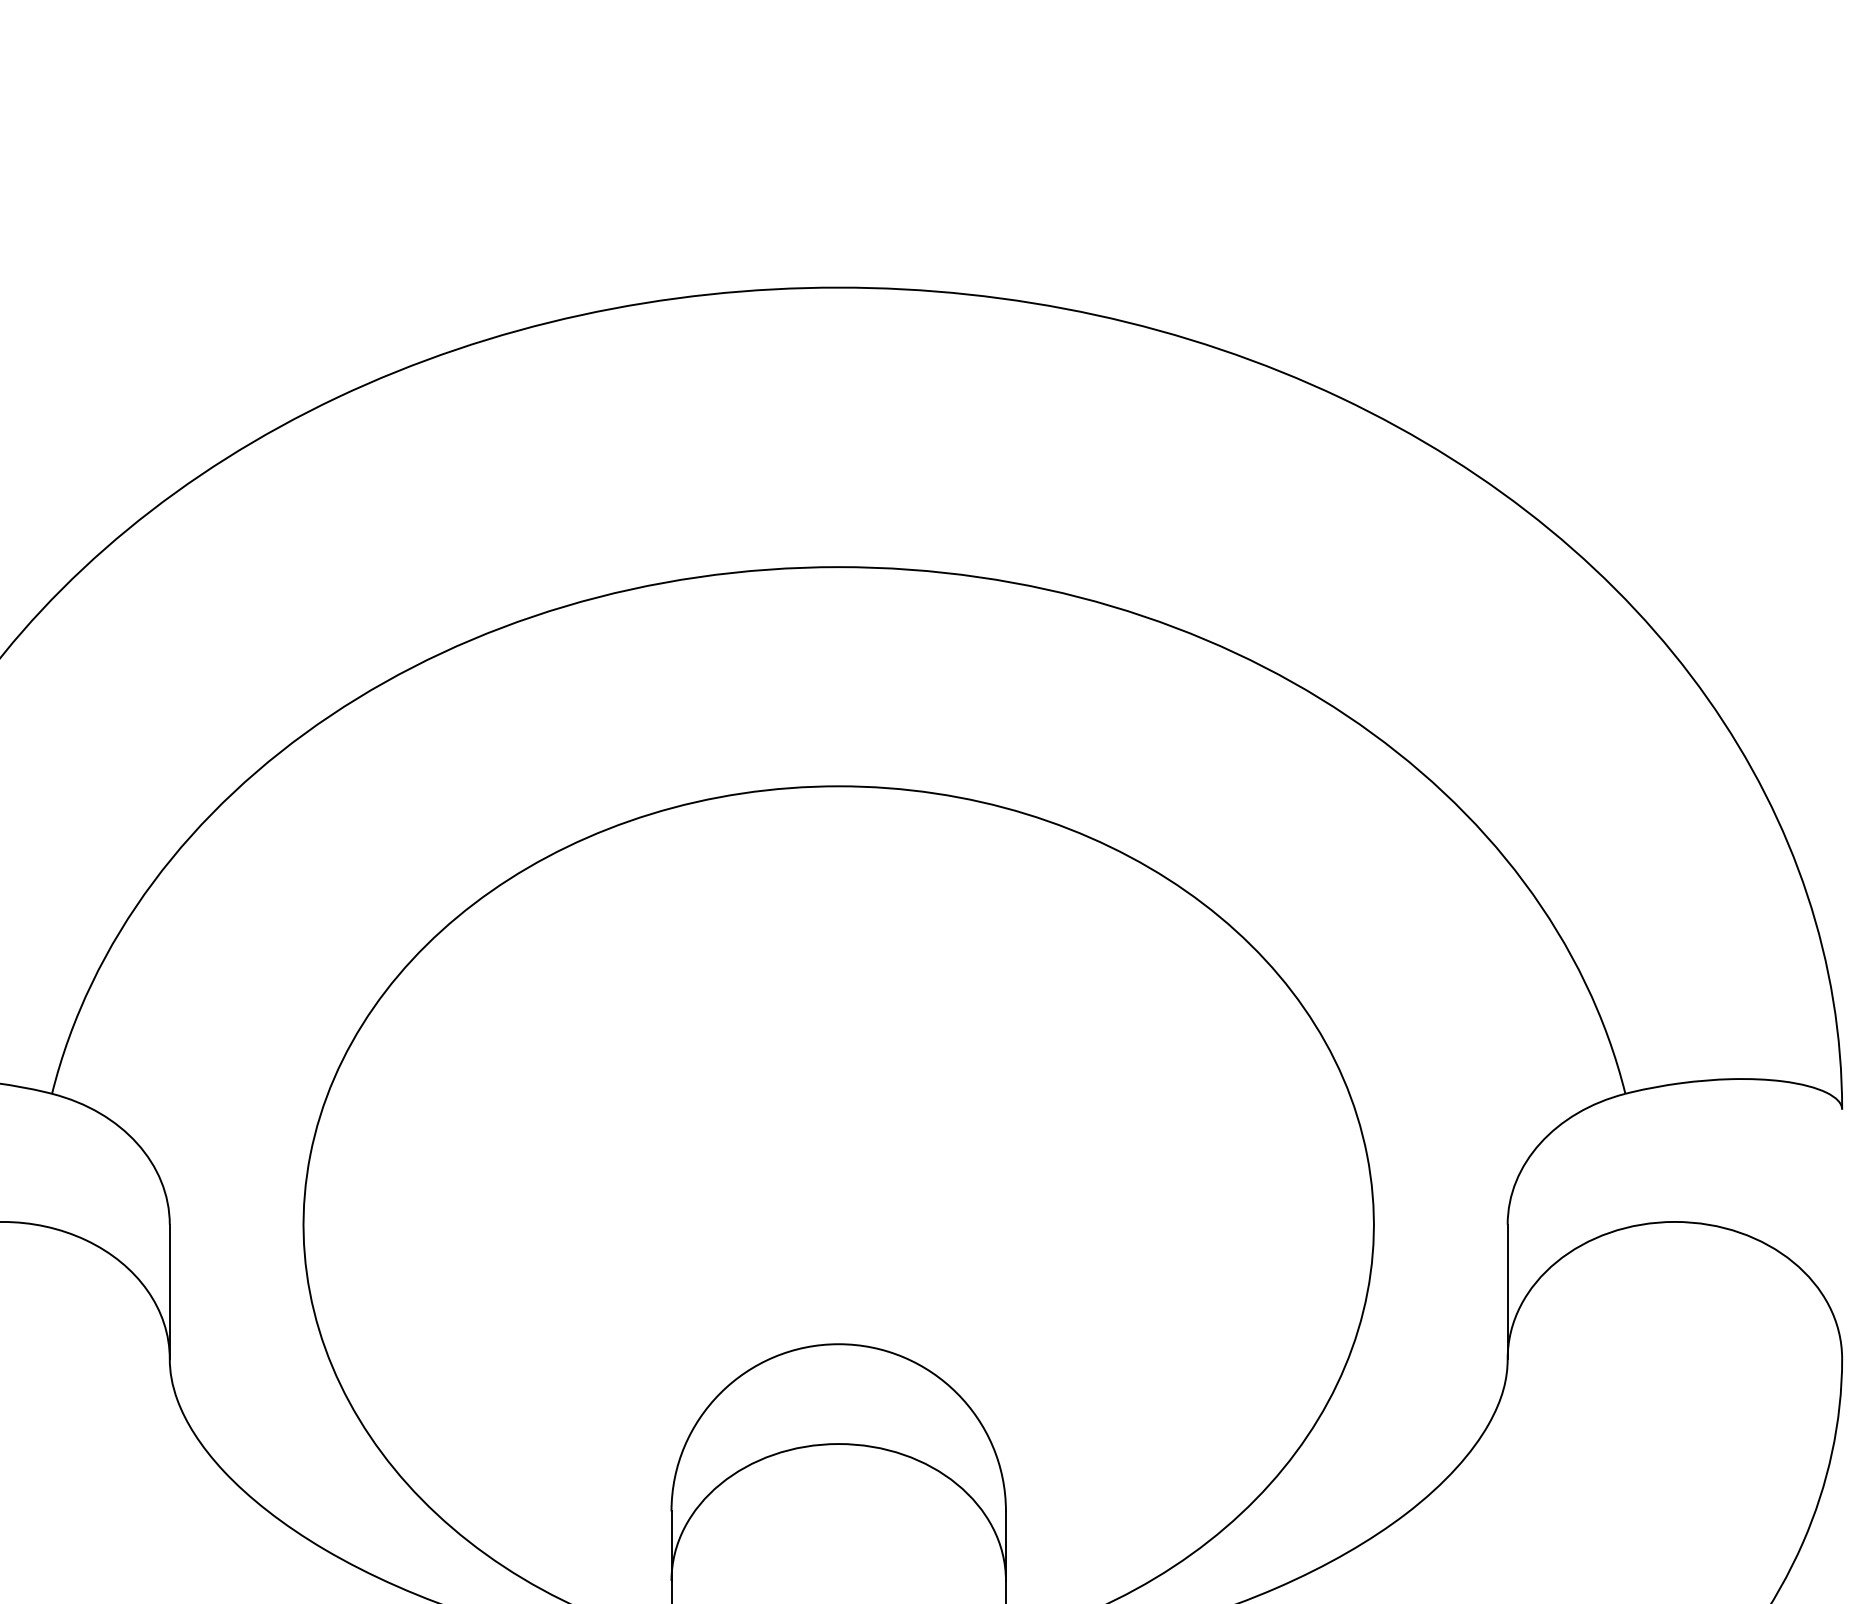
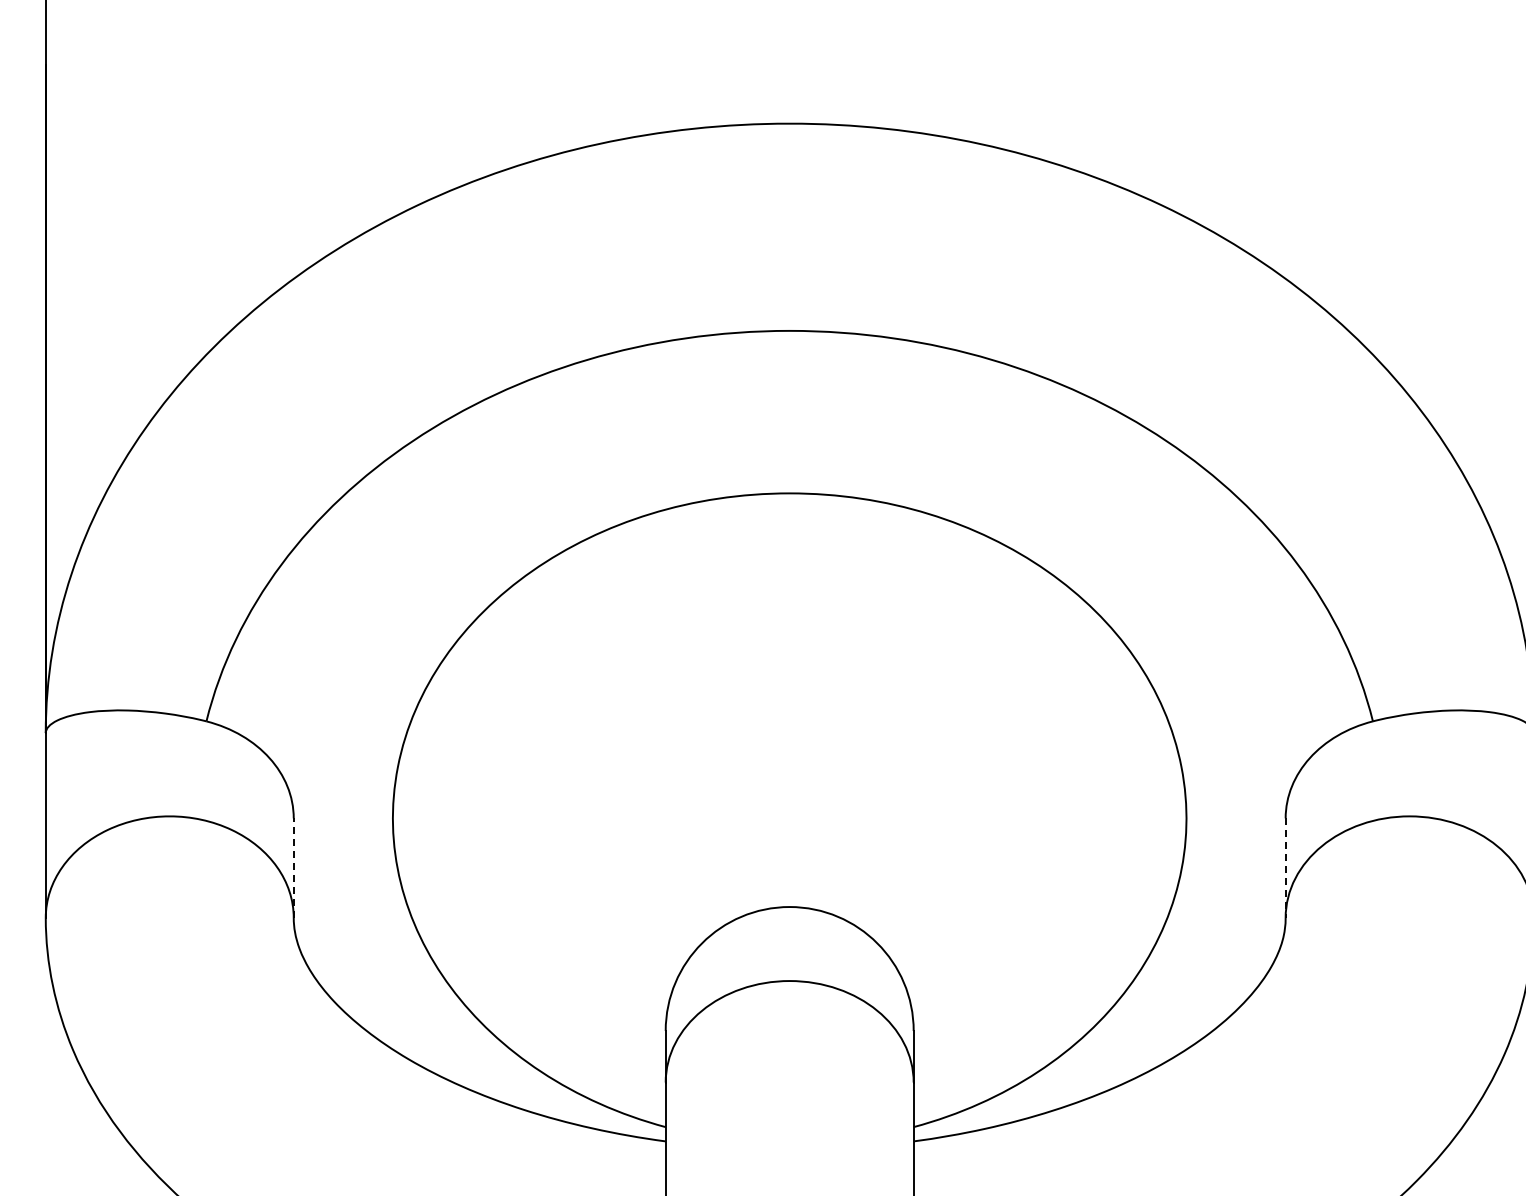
line: (169, 1292) -> (293, 868), solid -> dashed
line: (1507, 1292) -> (1285, 868), solid -> dashed

